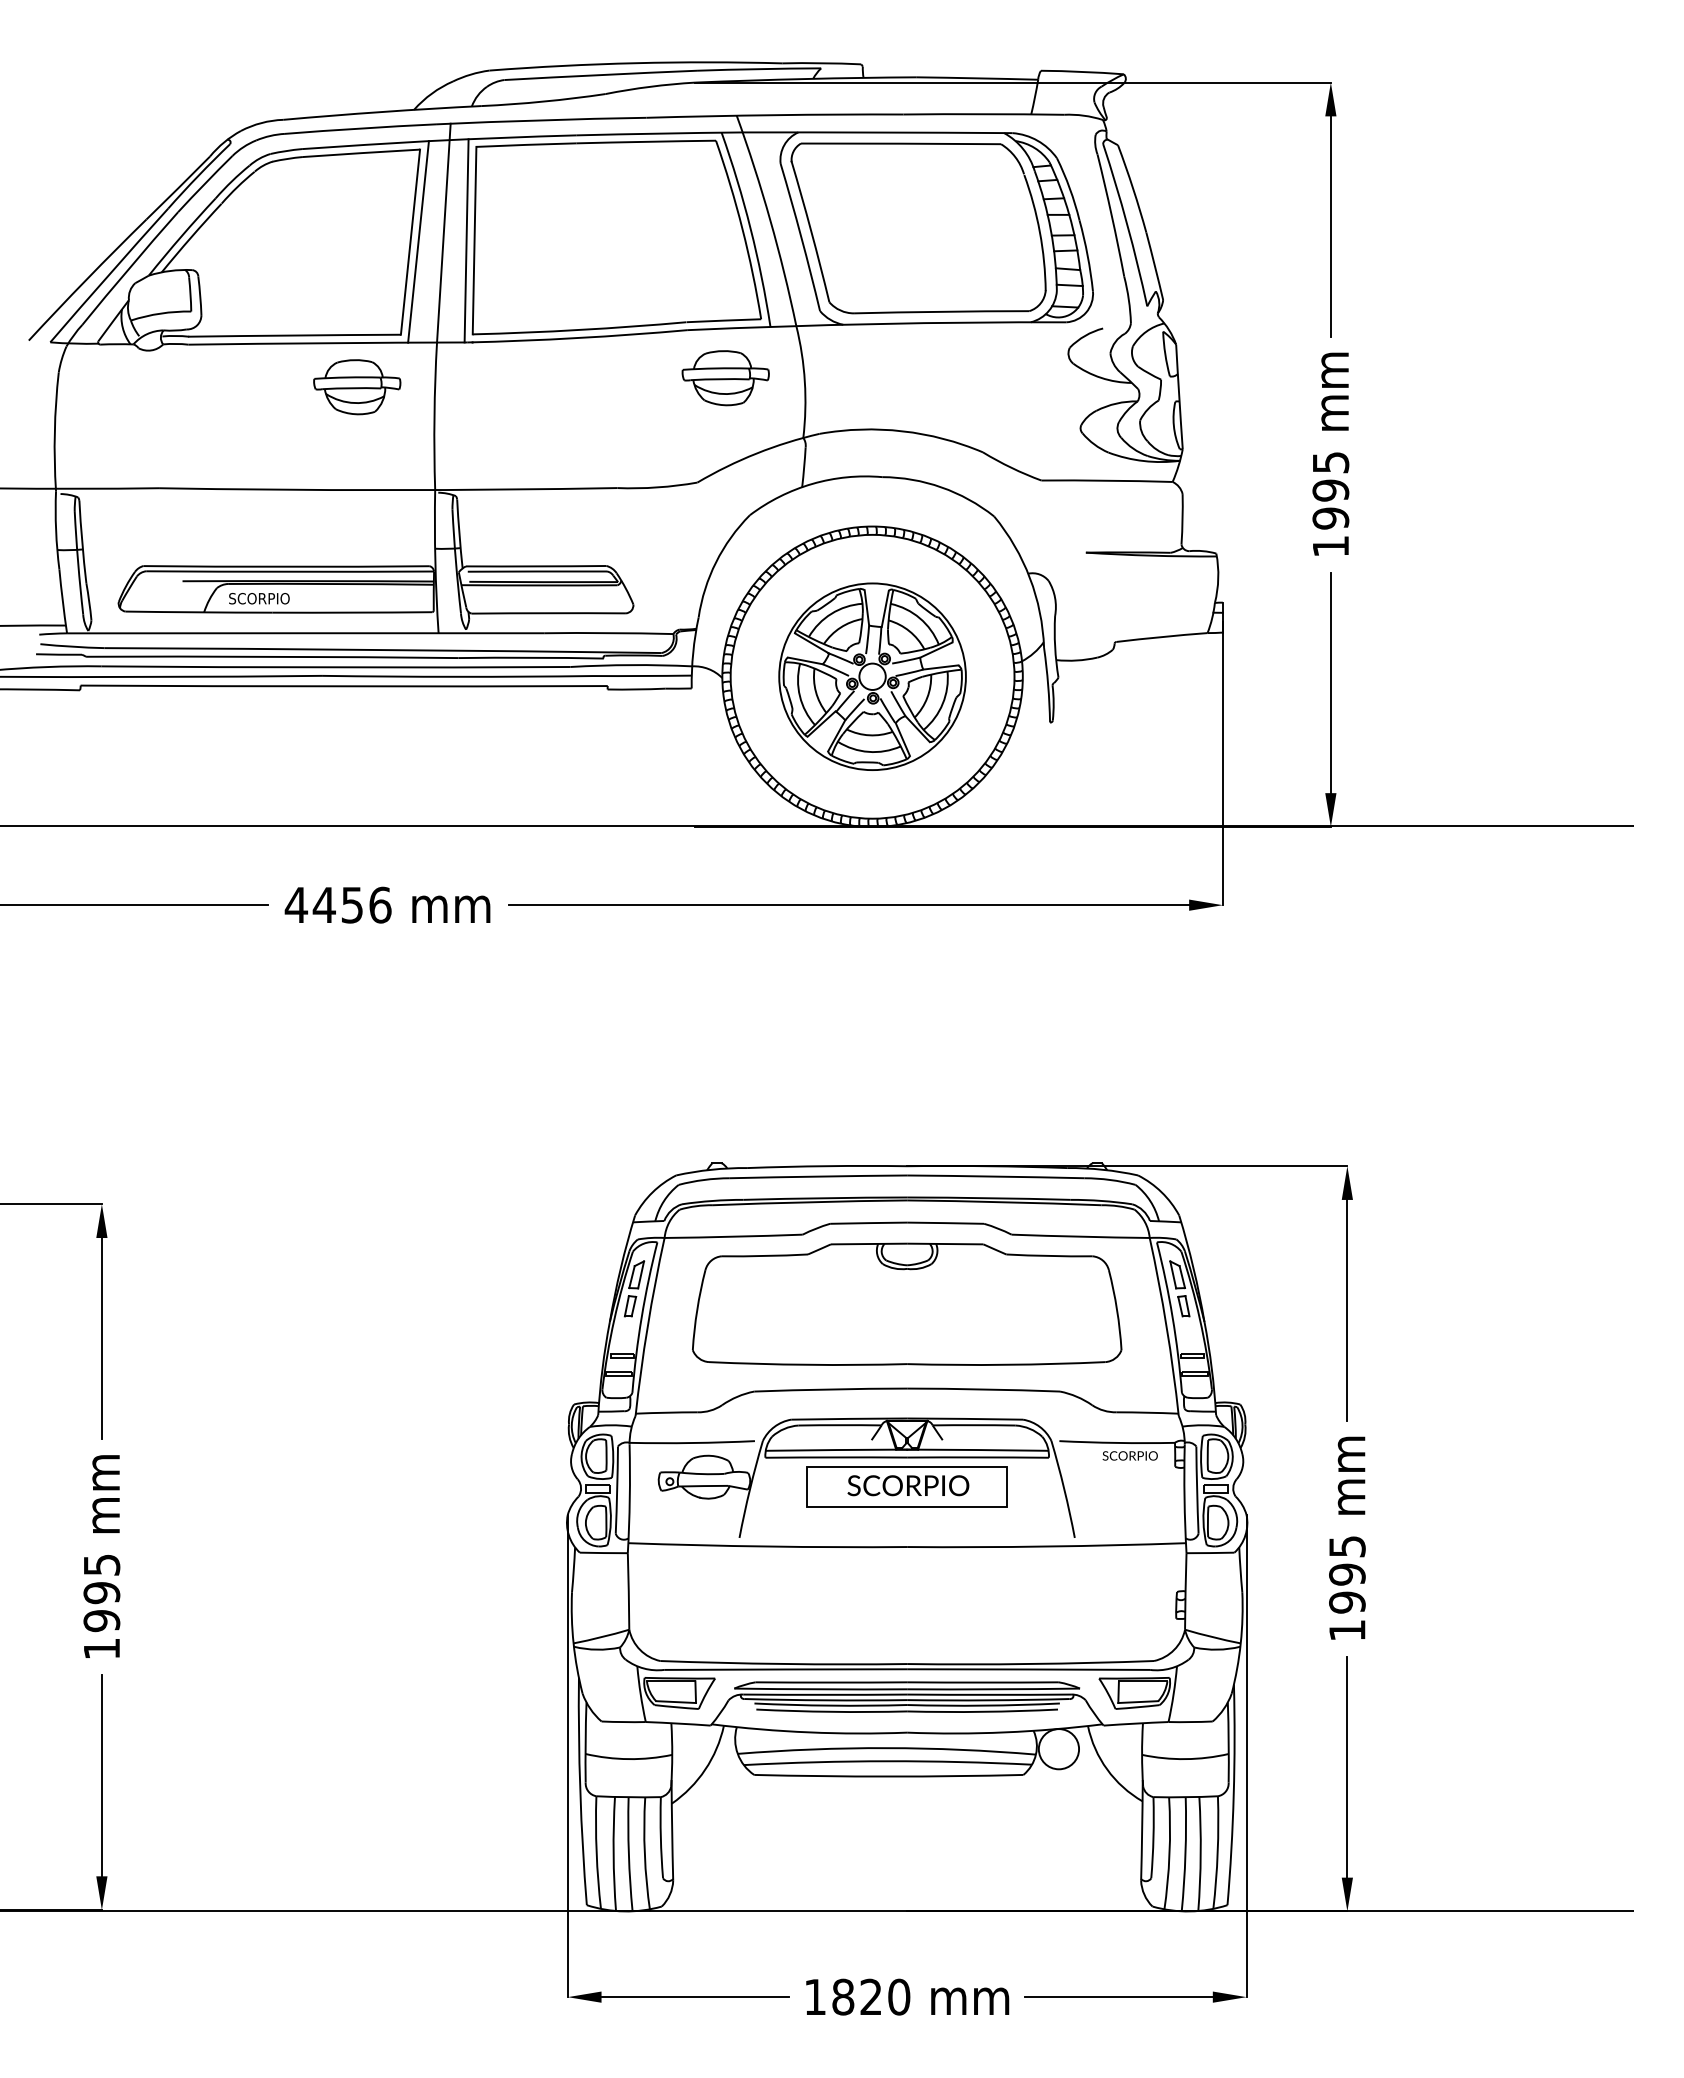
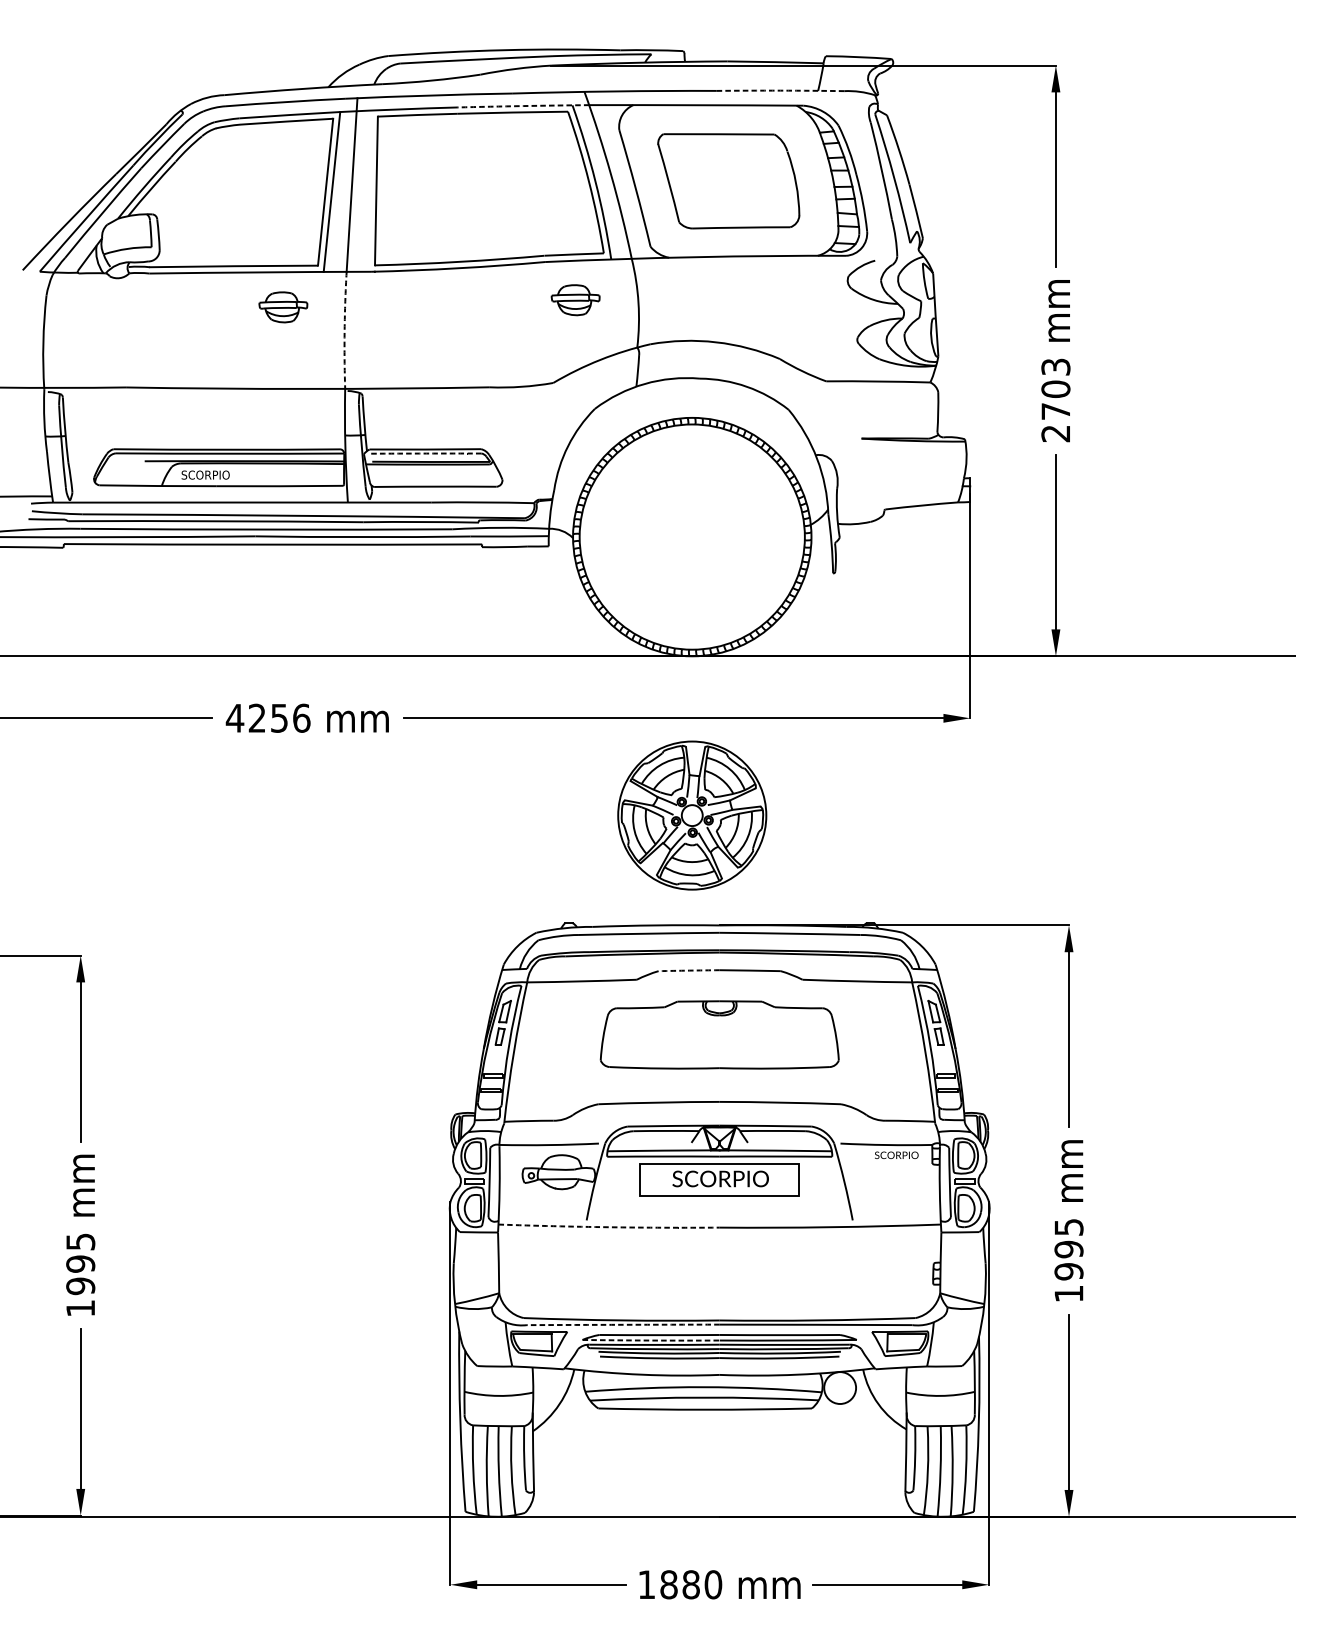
arc: (983, 114) -> (780, 90), solid -> dashed
arc: (659, 133) -> (523, 105), solid -> dashed
part: (918, 228) -> (728, 181), size x0.7
line: (466, 240) -> (370, 190), removed
part: (725, 378) -> (575, 300), size x0.7
part: (357, 387) -> (283, 307), size x0.7
arc: (434, 416) -> (344, 330), solid -> dashed
text: (1330, 504) -> (1055, 400), 1995 -> 2703
arc: (537, 571) -> (426, 453), solid -> dashed
part: (872, 676) -> (692, 815), moved
text: (323, 904) -> (256, 717), 4456 -> 4256
arc: (868, 1223) -> (689, 970), solid -> dashed
part: (907, 1303) -> (719, 1034), size x0.7
arc: (767, 1546) -> (608, 1227), solid -> dashed
arc: (785, 1669) -> (623, 1324), solid -> dashed
arc: (820, 1689) -> (650, 1340), solid -> dashed
text: (871, 1996) -> (691, 1584), 1820 -> 1880

